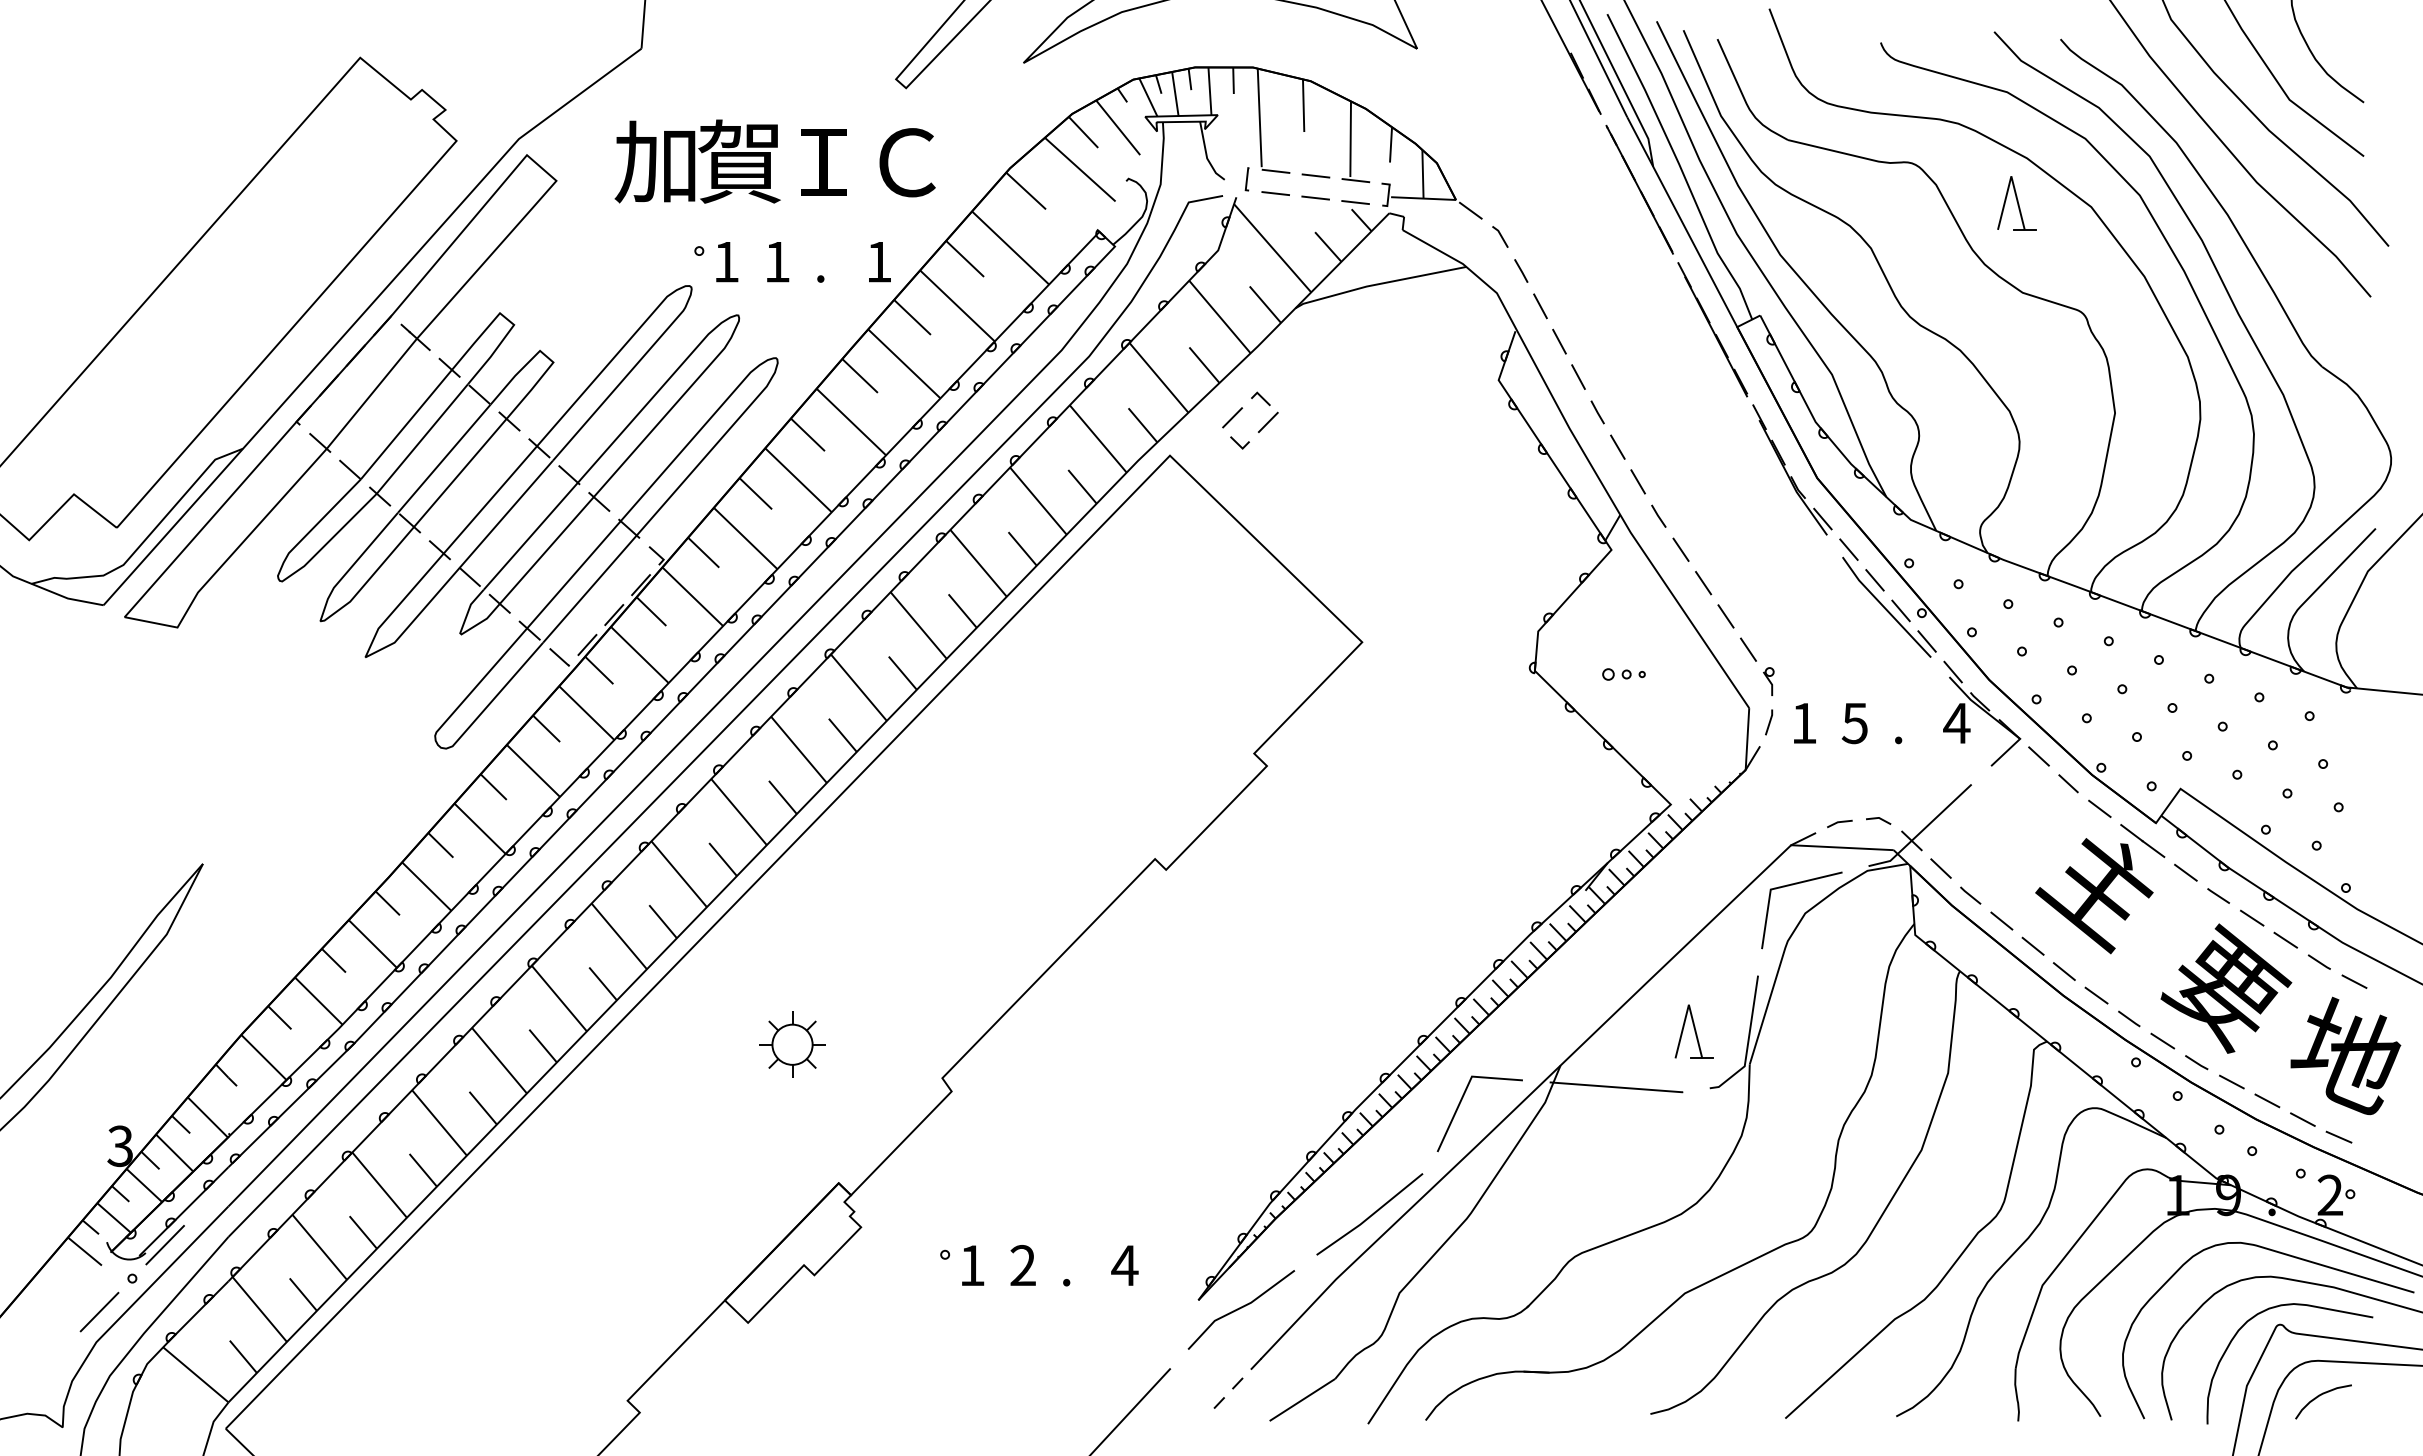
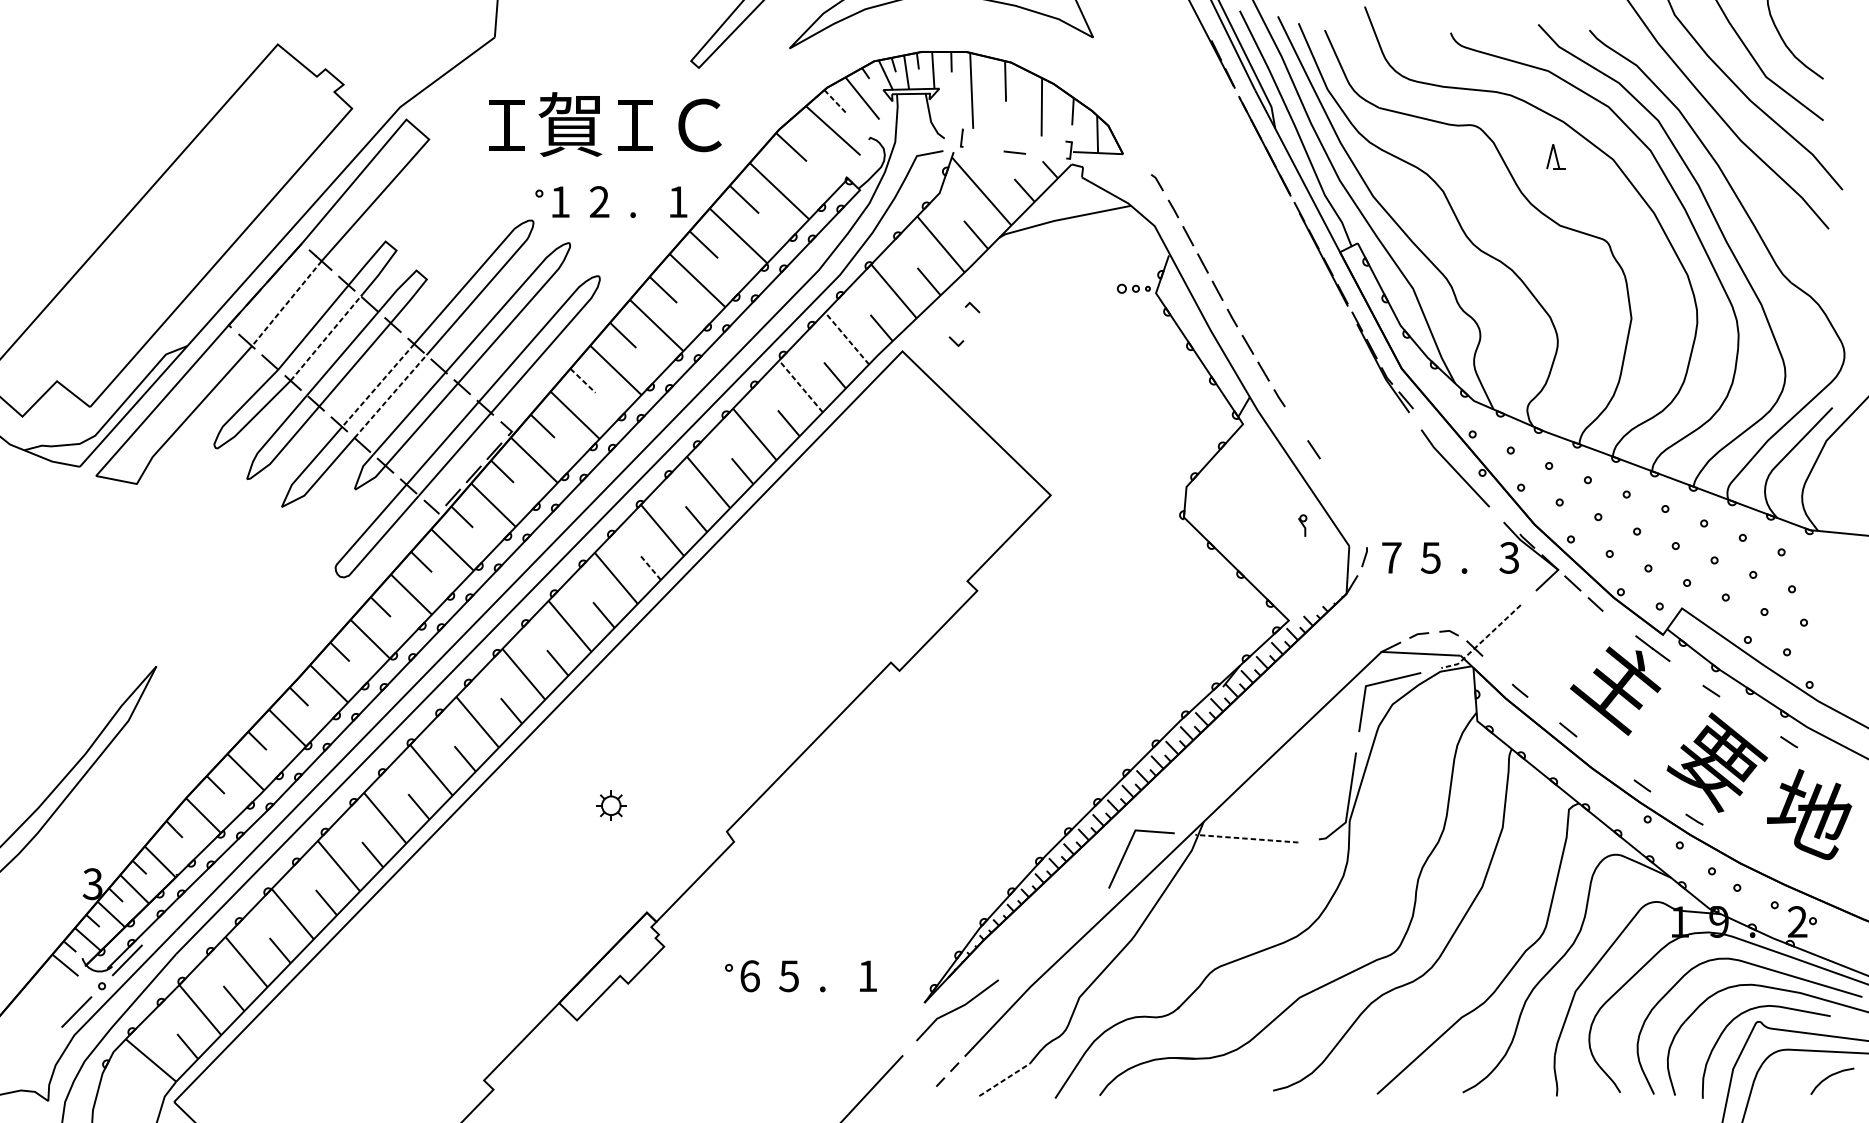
line: (1083, 132) -> (835, 102), solid -> dashed
text: (654, 161) -> (504, 124), 加 -> Ｉ
line: (1275, 170) -> (983, 131), removed
line: (1315, 175) -> (1014, 135), removed
line: (1355, 180) -> (1045, 139), removed
line: (1275, 193) -> (983, 149), removed
line: (1355, 202) -> (1045, 156), removed
part: (2016, 203) -> (1555, 156), size x0.6
line: (1470, 210) -> (1134, 162), removed
text: (776, 261) -> (598, 201), 1 -> 2
line: (371, 394) -> (286, 304), solid -> dashed
line: (1232, 417) -> (950, 321), removed
line: (1267, 422) -> (977, 325), removed
line: (422, 438) -> (325, 338), solid -> dashed
line: (1097, 438) -> (846, 338), solid -> dashed
line: (755, 493) -> (582, 380), solid -> dashed
line: (490, 500) -> (378, 386), solid -> dashed
line: (1038, 501) -> (801, 386), solid -> dashed
line: (506, 513) -> (390, 396), solid -> dashed
line: (1680, 549) -> (1296, 423), removed
line: (1848, 549) -> (1425, 423), removed
line: (1874, 580) -> (1445, 447), removed
line: (1900, 610) -> (1465, 470), removed
line: (1725, 616) -> (1330, 475), removed
line: (1926, 641) -> (1486, 494), removed
line: (1748, 649) -> (1348, 500), removed
line: (1952, 671) -> (1506, 517), removed
part: (1623, 674) -> (1133, 288), moved
part: (1768, 681) -> (1302, 525), moved
text: (1804, 723) -> (1391, 558), 1 -> 7
text: (1956, 723) -> (1509, 558), 4 -> 3
line: (842, 735) -> (649, 567), solid -> dashed
line: (2099, 808) -> (1619, 623), removed
line: (1922, 830) -> (1482, 640), solid -> dashed
line: (1940, 868) -> (1496, 669), removed
line: (2185, 872) -> (1685, 672), removed
line: (2252, 917) -> (1737, 707), removed
line: (2001, 920) -> (1543, 709), removed
line: (2285, 939) -> (1762, 724), removed
line: (2063, 971) -> (1591, 749), removed
line: (2354, 981) -> (1816, 757), removed
line: (2096, 995) -> (1617, 767), removed
part: (1693, 1031) -> (1306, 795), removed
line: (2162, 1040) -> (1668, 802), removed
part: (792, 1044) -> (611, 805), size x0.6
line: (2231, 1081) -> (1721, 834), removed
line: (1617, 1087) -> (1247, 838), solid -> dashed
line: (2267, 1100) -> (1749, 848), removed
line: (2302, 1119) -> (1776, 863), removed
line: (2338, 1136) -> (1803, 876), removed
line: (1369, 1215) -> (1056, 937), removed
text: (972, 1265) -> (750, 976), 1 -> 6
text: (1022, 1265) -> (788, 976), 2 -> 5
text: (1124, 1265) -> (867, 976), 4 -> 1
curve: (2321, 1395) -> (1830, 1076), moved
line: (1302, 1399) -> (1004, 1079), solid -> dashed

